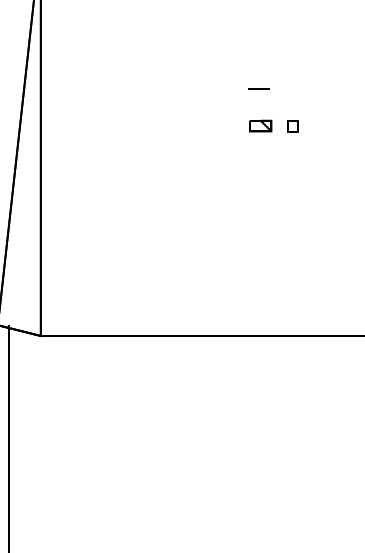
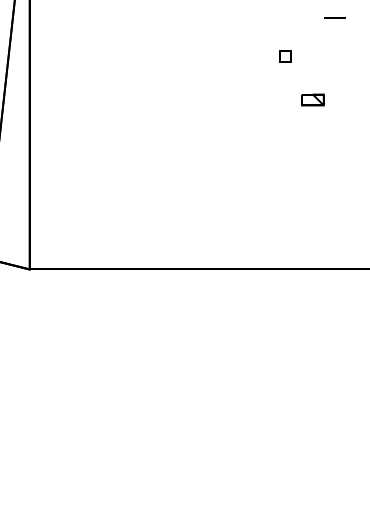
line: (258, 88) -> (334, 18), moved
part: (260, 125) -> (312, 99), moved

